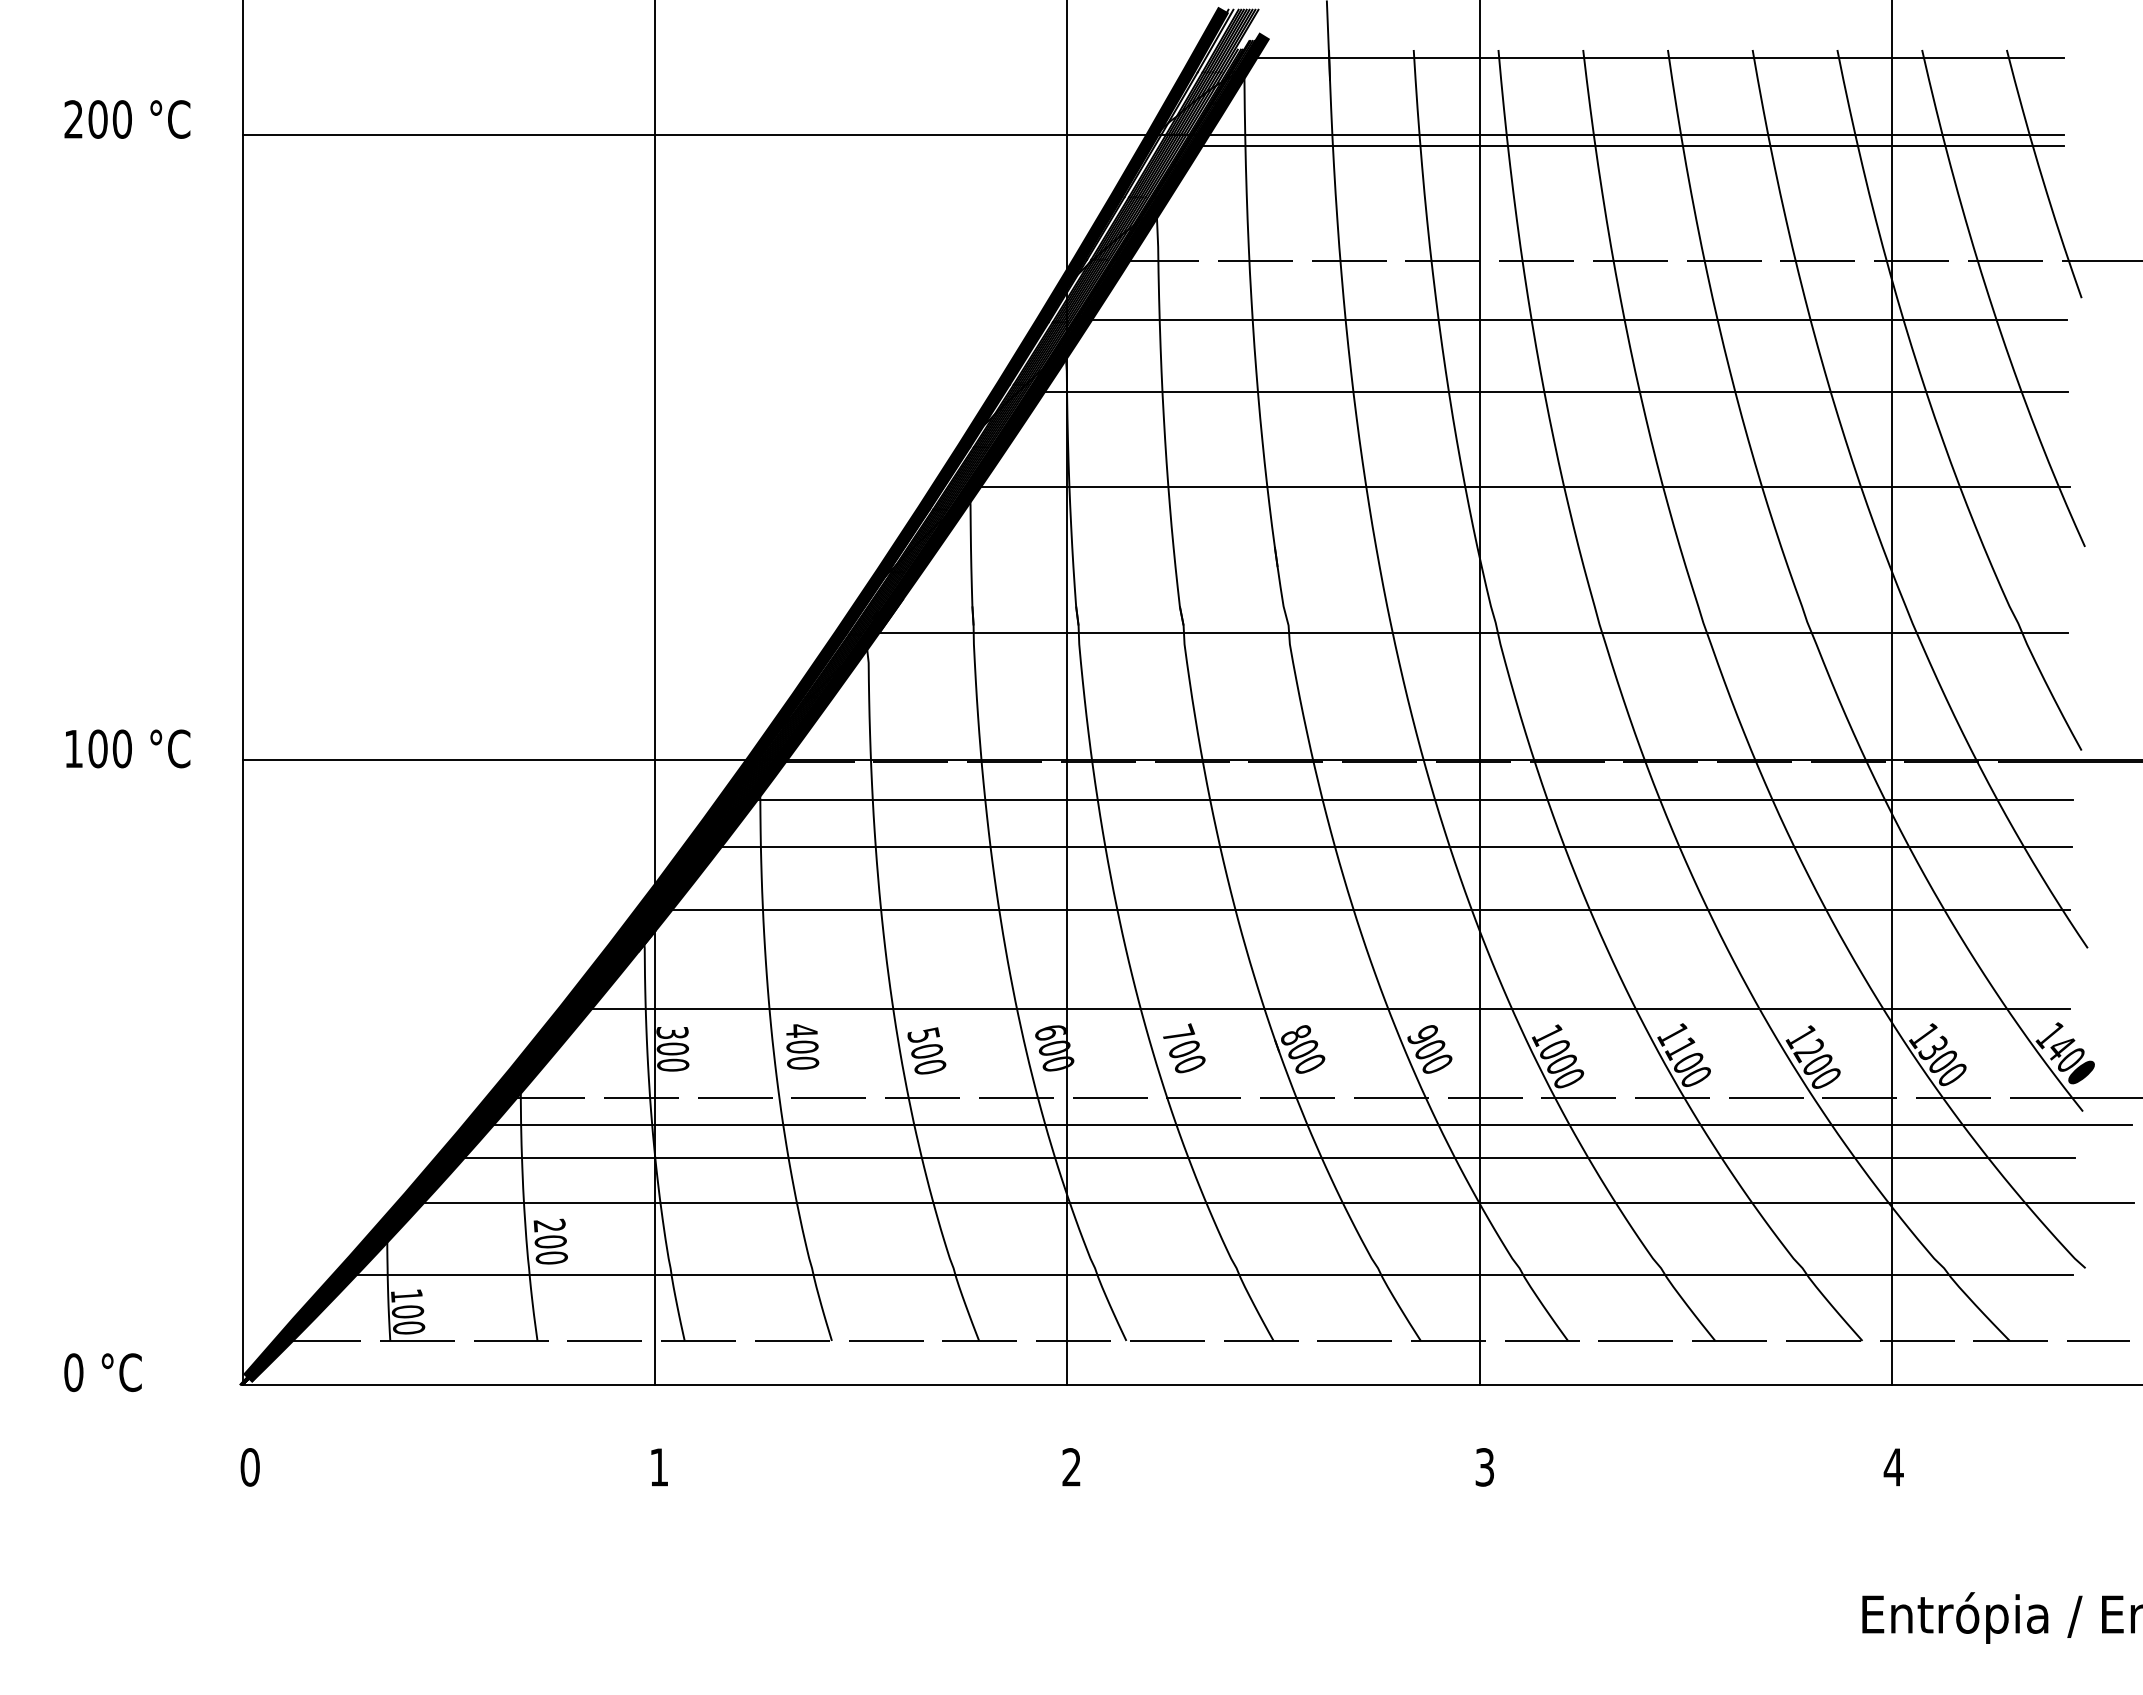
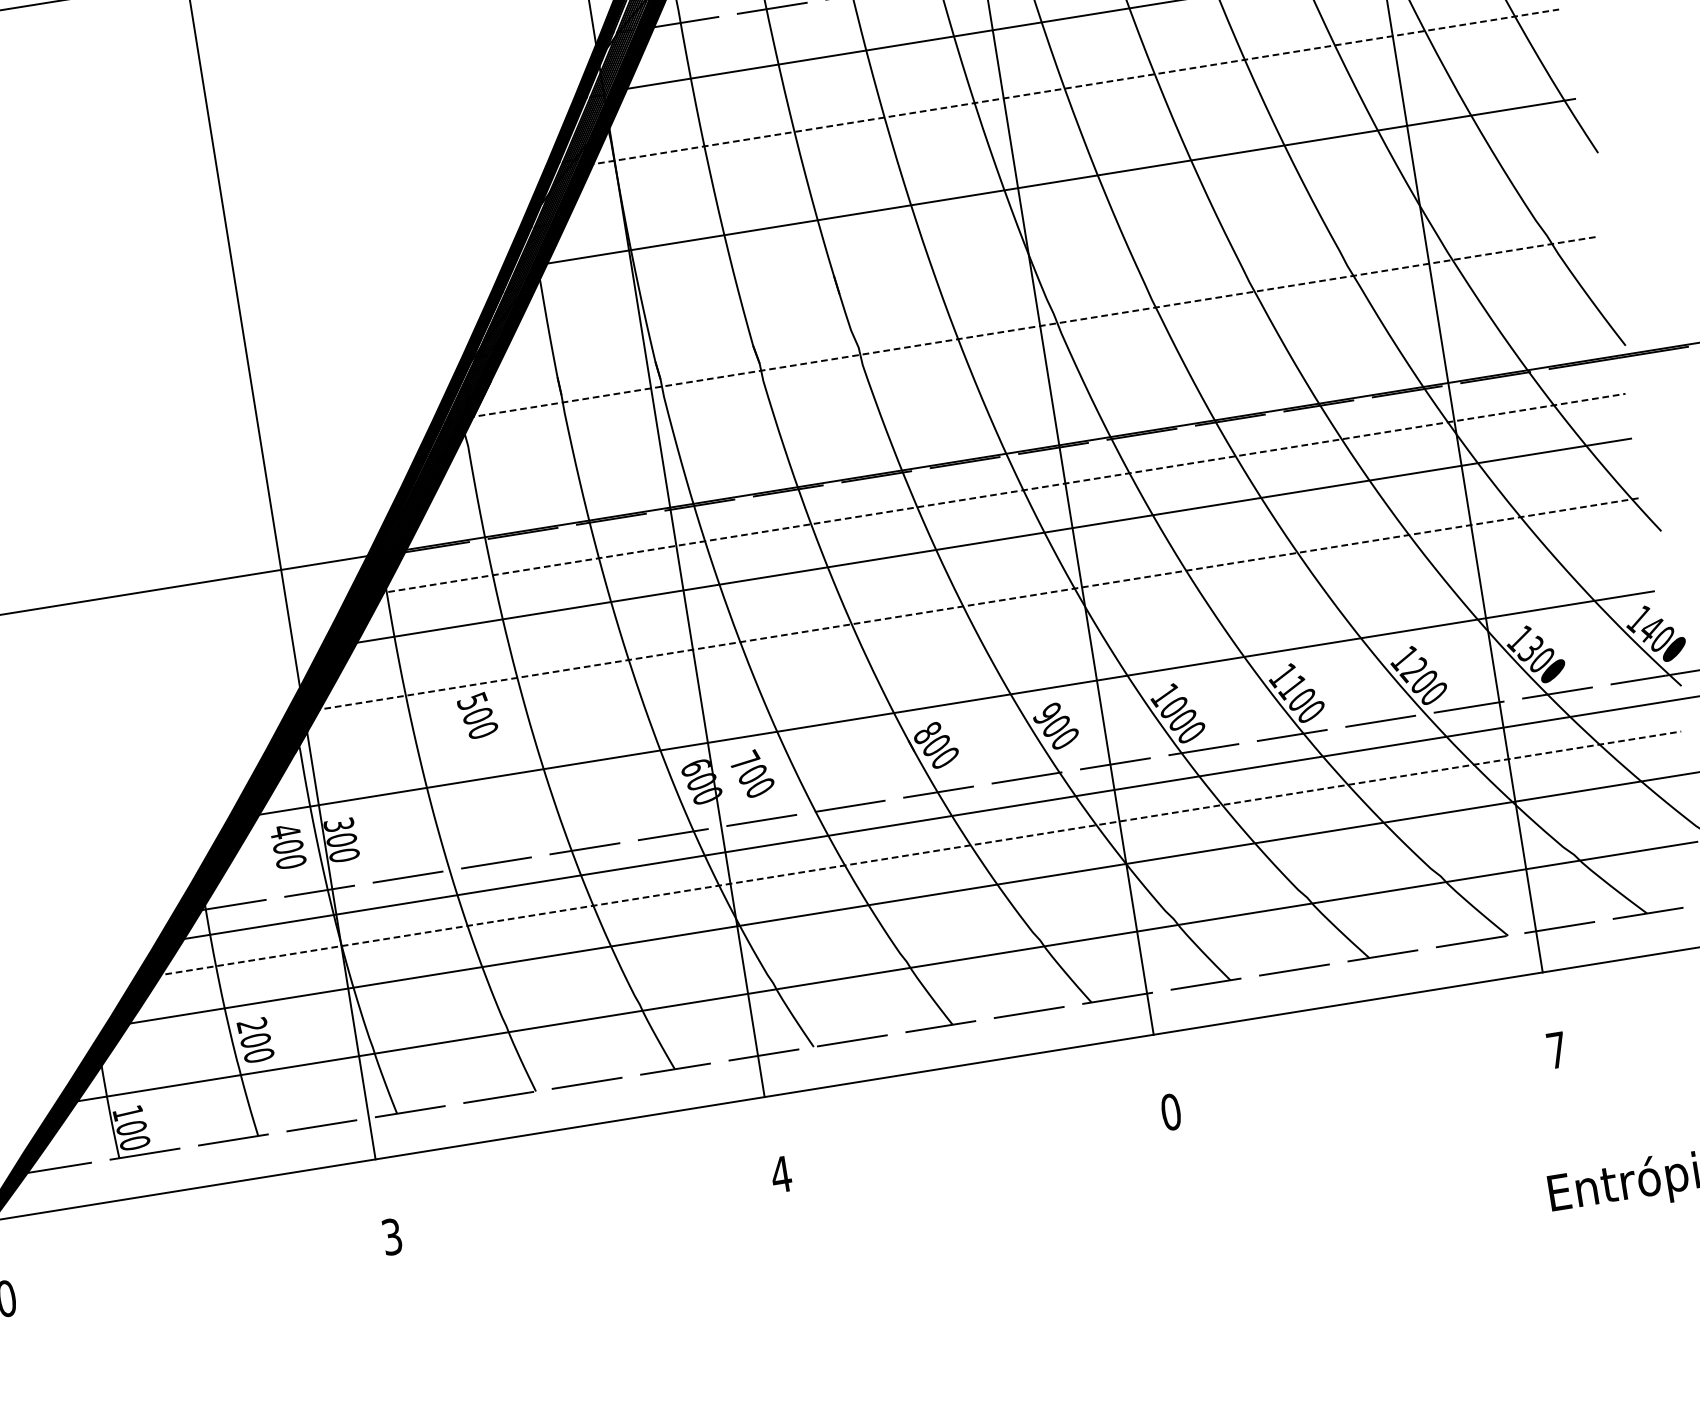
line: (1553, 392) -> (1073, 87), solid -> dashed
line: (1471, 633) -> (1032, 327), solid -> dashed
line: (1412, 800) -> (1002, 493), solid -> dashed
line: (1368, 910) -> (977, 604), solid -> dashed
text: (802, 1046) -> (288, 846), moved
text: (1184, 1048) -> (752, 773), moved
text: (926, 1050) -> (477, 715), moved
line: (1266, 1158) -> (918, 853), solid -> dashed
text: (659, 1467) -> (392, 1236), 1 -> 3
text: (1071, 1467) -> (781, 1174), 2 -> 4
text: (1484, 1467) -> (1170, 1112), 3 -> 0
text: (1893, 1467) -> (1556, 1050), 4 -> 7

